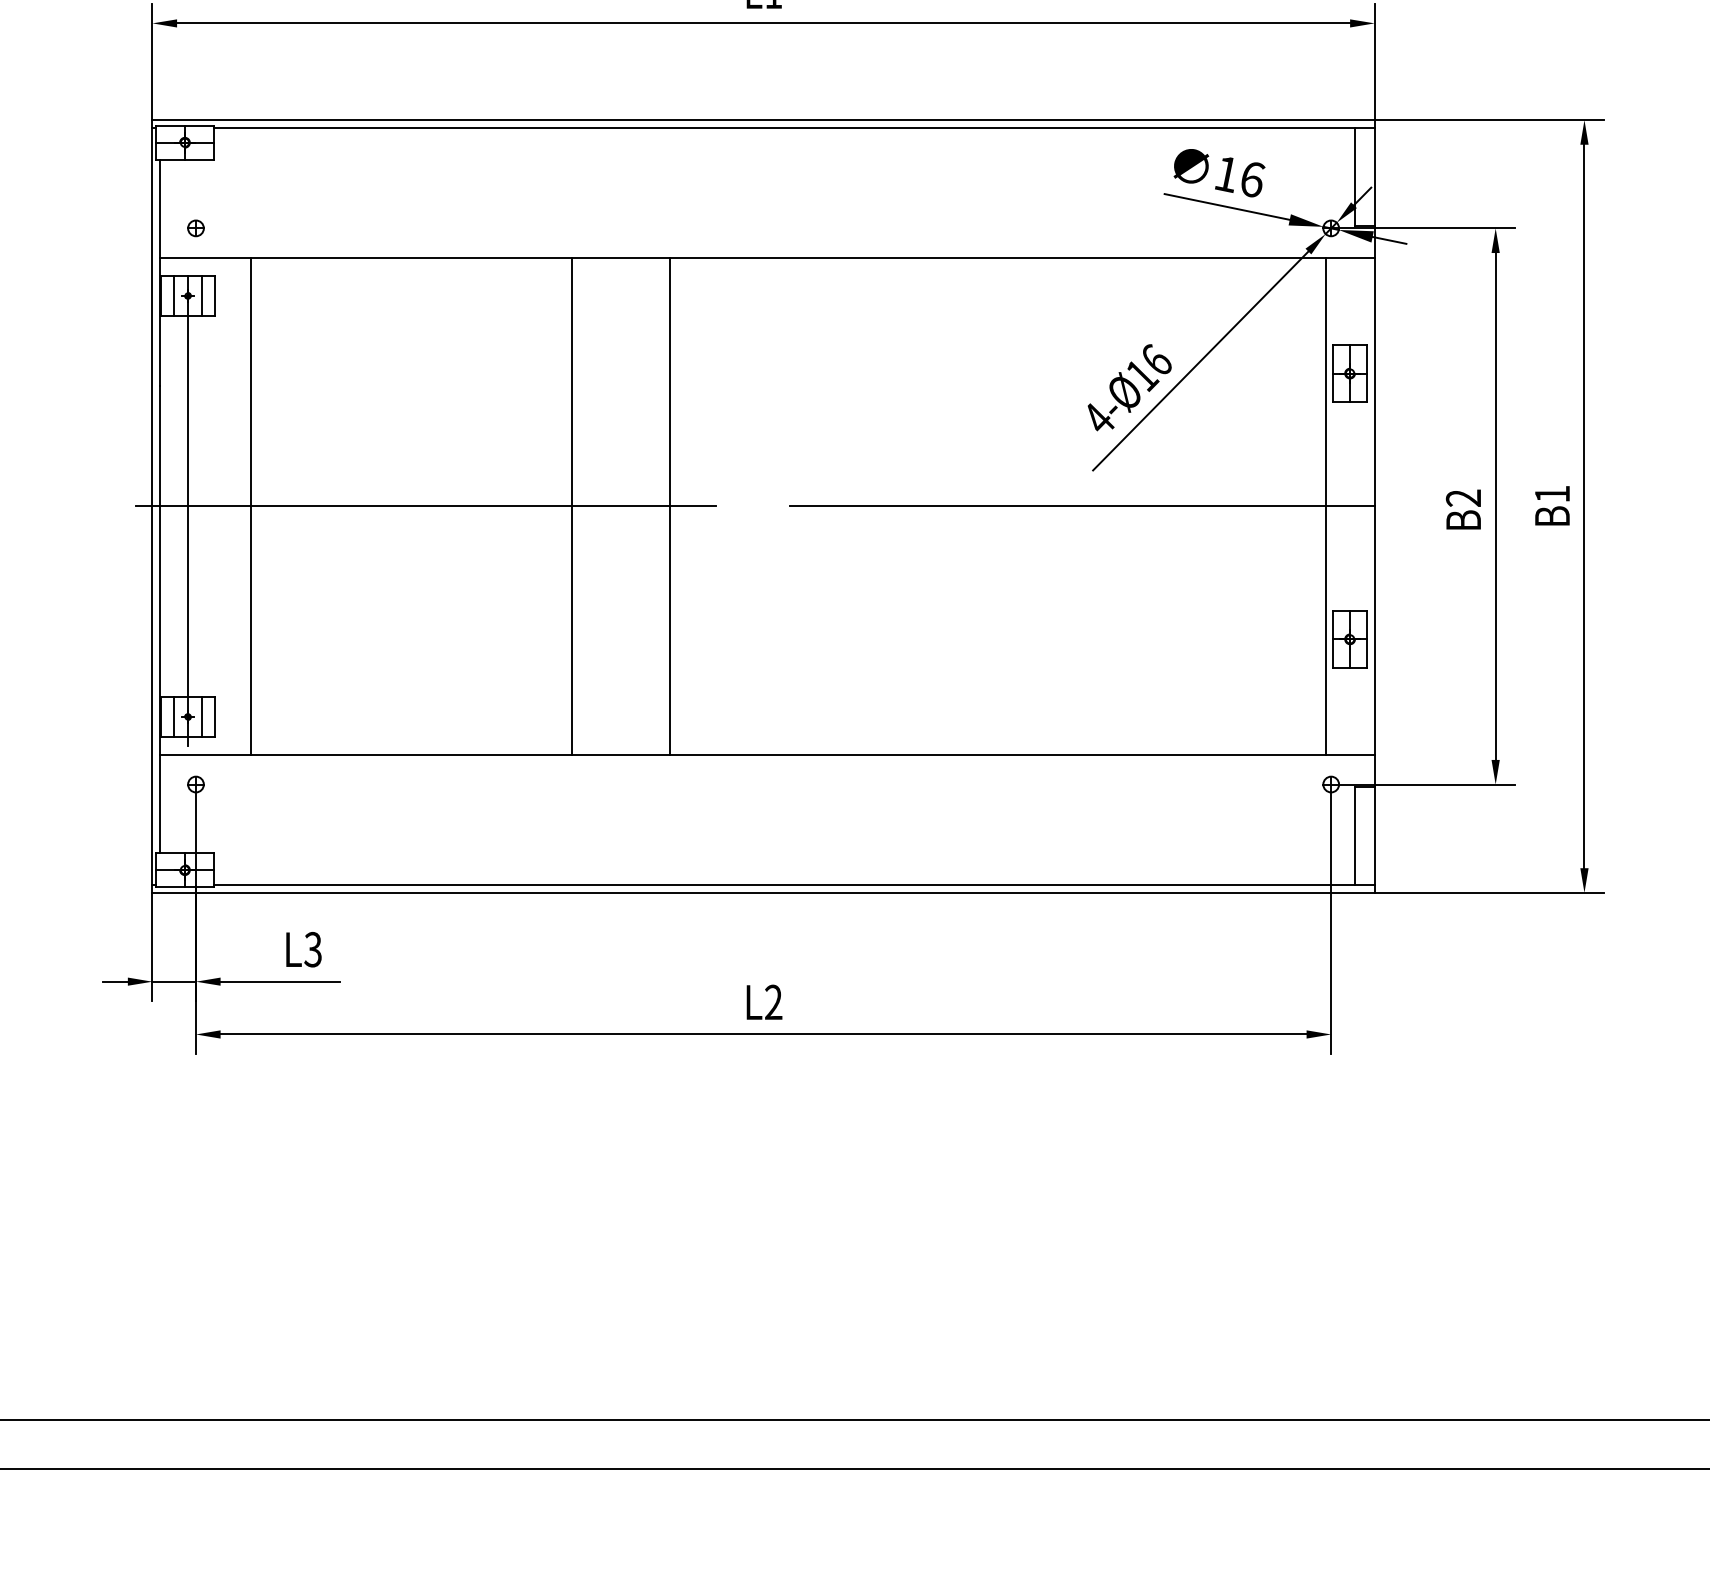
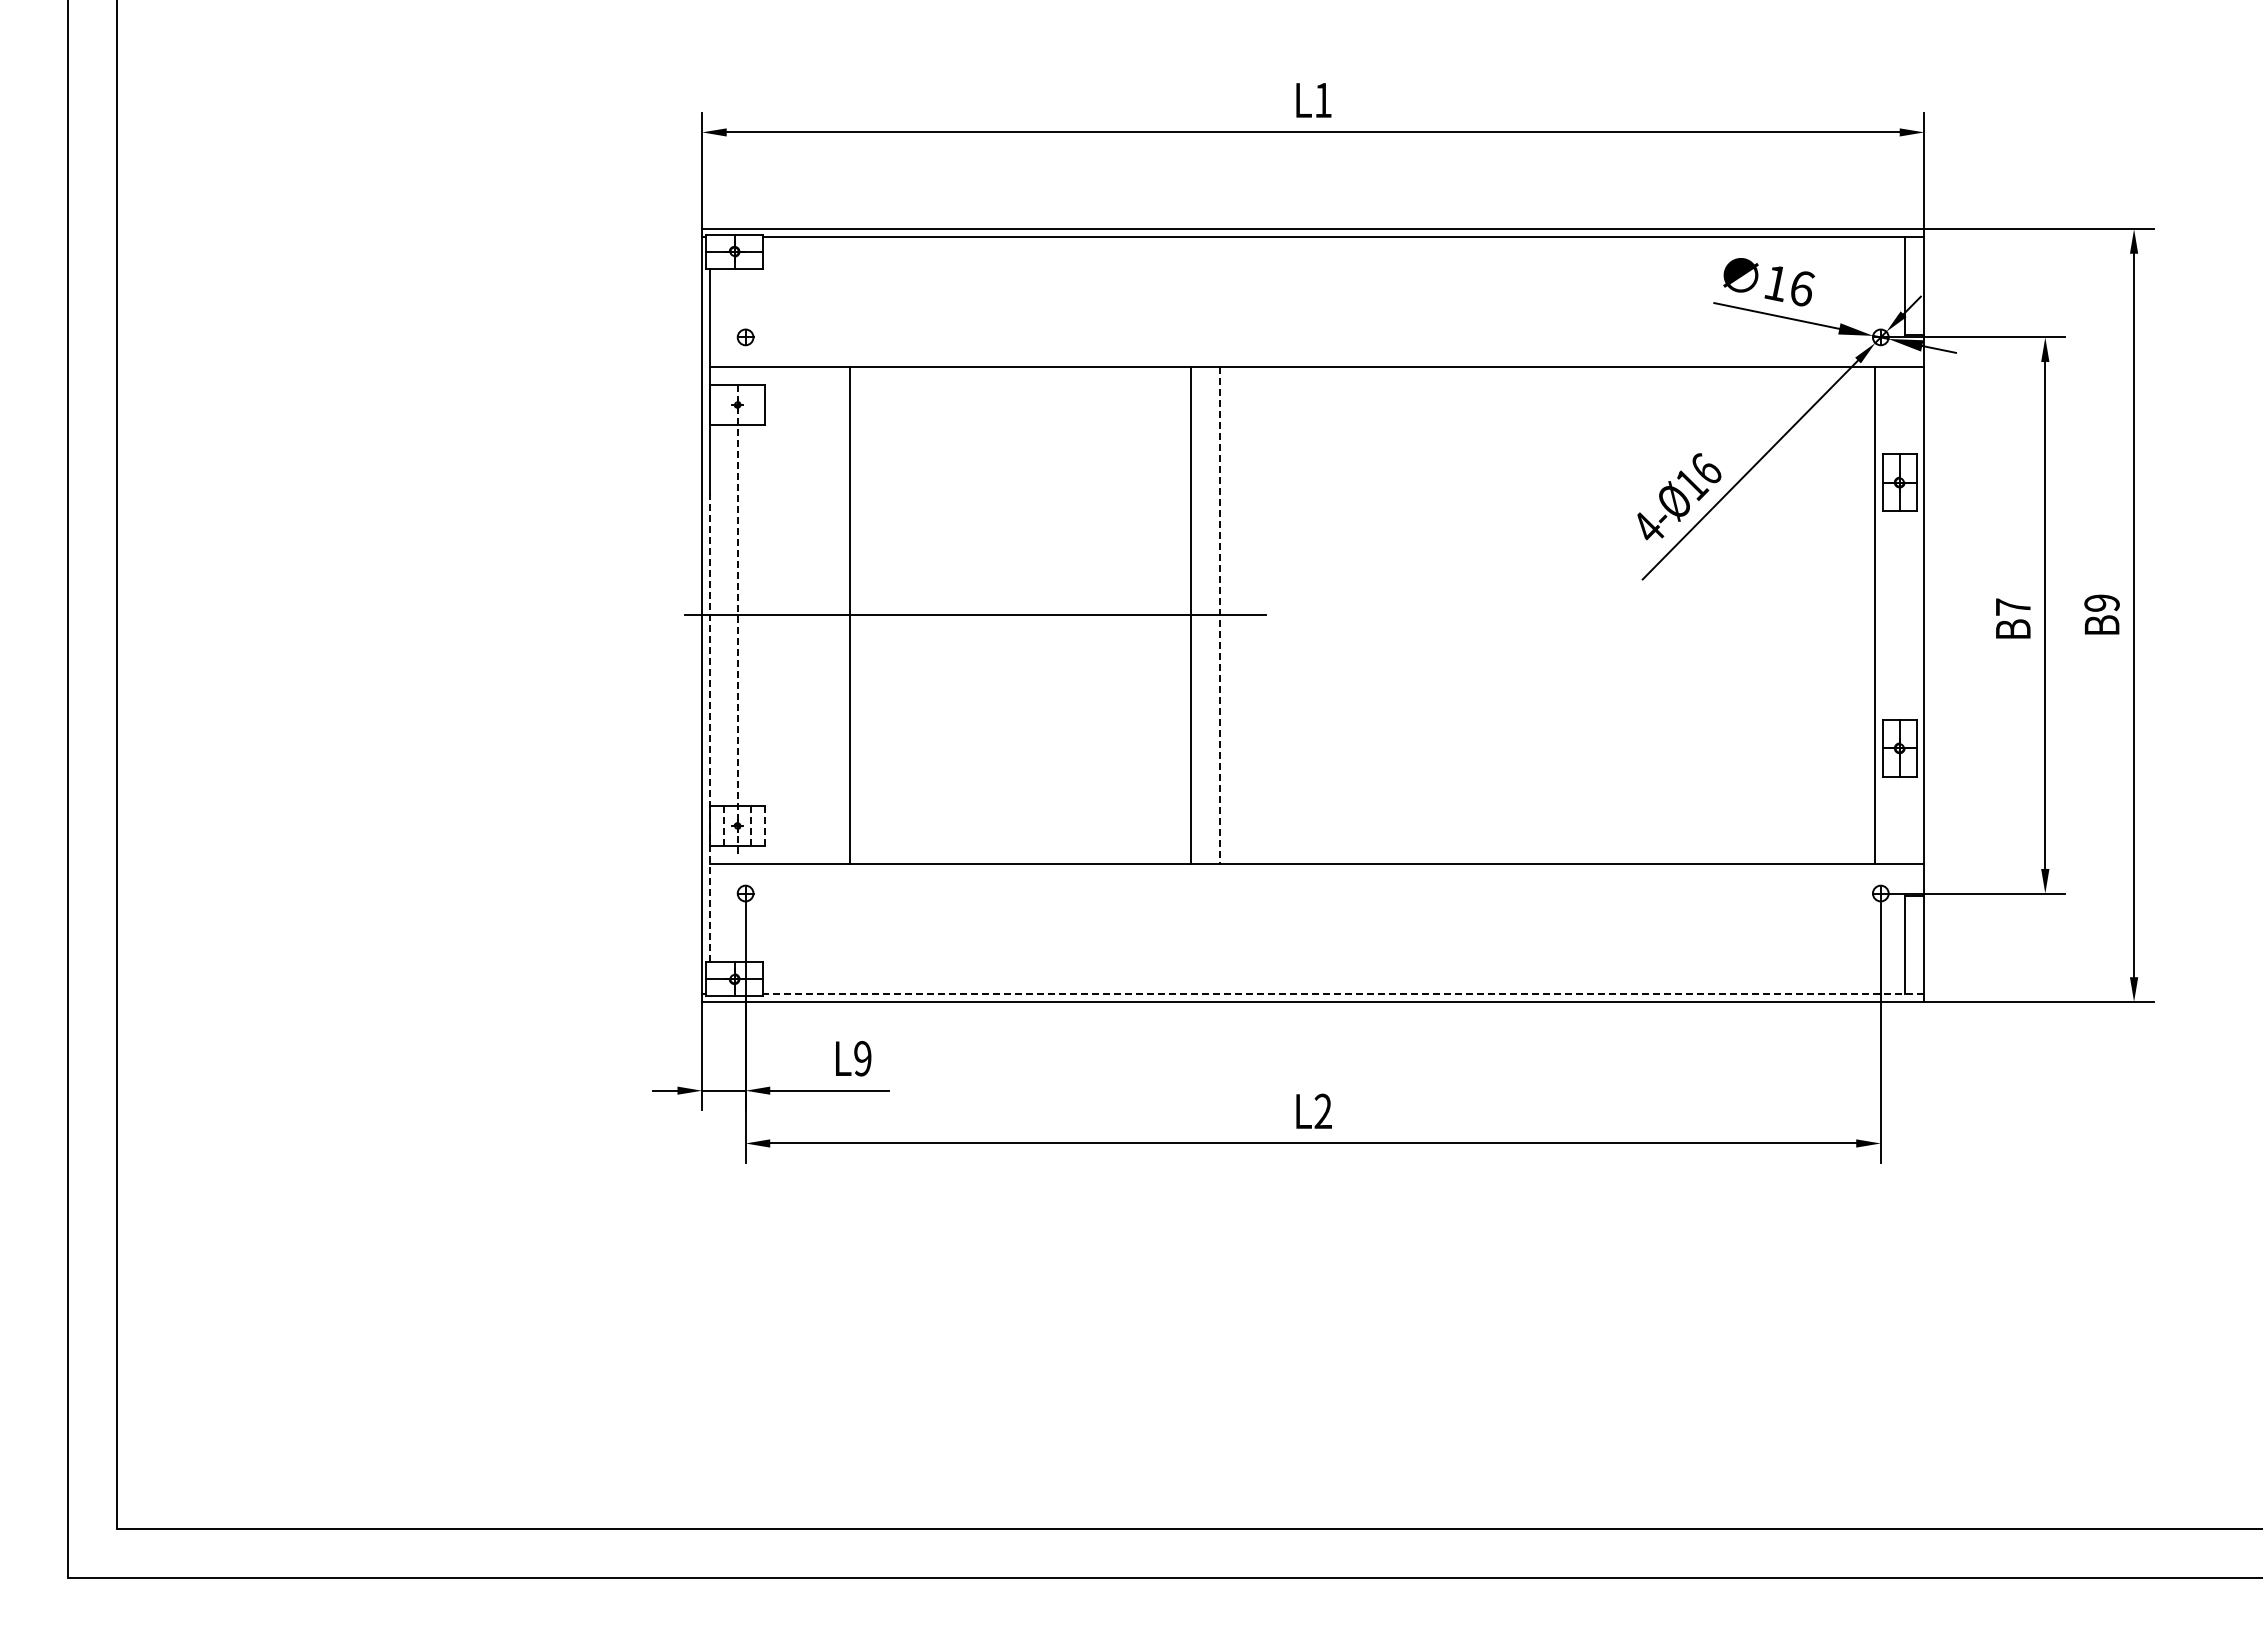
line: (173, 295) -> (723, 404), removed
line: (201, 295) -> (751, 404), removed
text: (1551, 493) -> (2101, 602), B1 -> B9
text: (1462, 497) -> (2012, 606), B2 -> B7
line: (250, 506) -> (849, 615), moved
line: (571, 506) -> (1191, 615), moved
line: (669, 506) -> (1219, 615), solid -> dashed
line: (1082, 506) -> (1632, 615), removed
line: (187, 510) -> (737, 619), solid -> dashed
line: (159, 619) -> (709, 728), solid -> dashed
line: (173, 717) -> (723, 826), solid -> dashed
line: (201, 717) -> (751, 826), solid -> dashed
line: (214, 717) -> (764, 826), solid -> dashed
line: (793, 884) -> (1343, 993), solid -> dashed
text: (312, 949) -> (862, 1058), L3 -> L9

